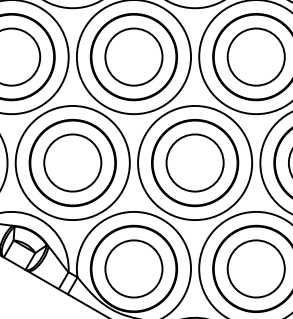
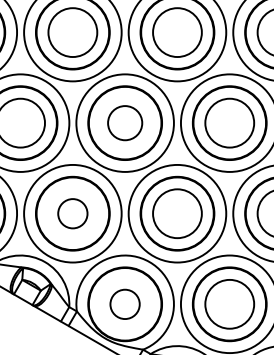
circle: (133, 56) -> (124, 122), size x0.7
circle: (72, 162) -> (72, 213), size x0.6
circle: (133, 269) -> (124, 304), size x0.6

